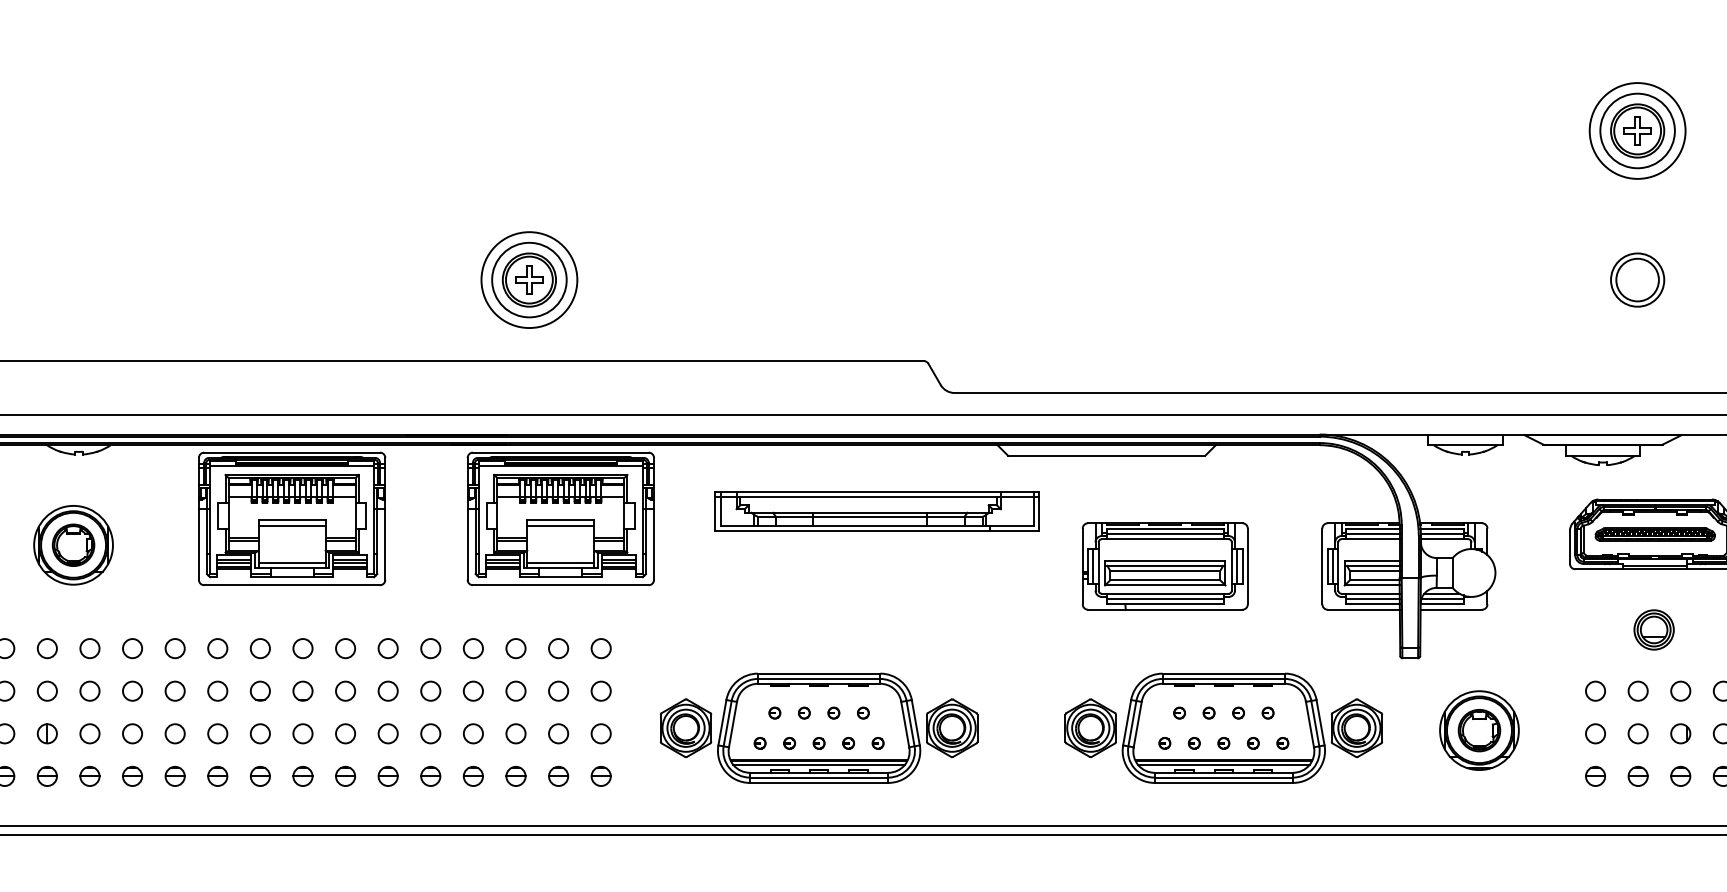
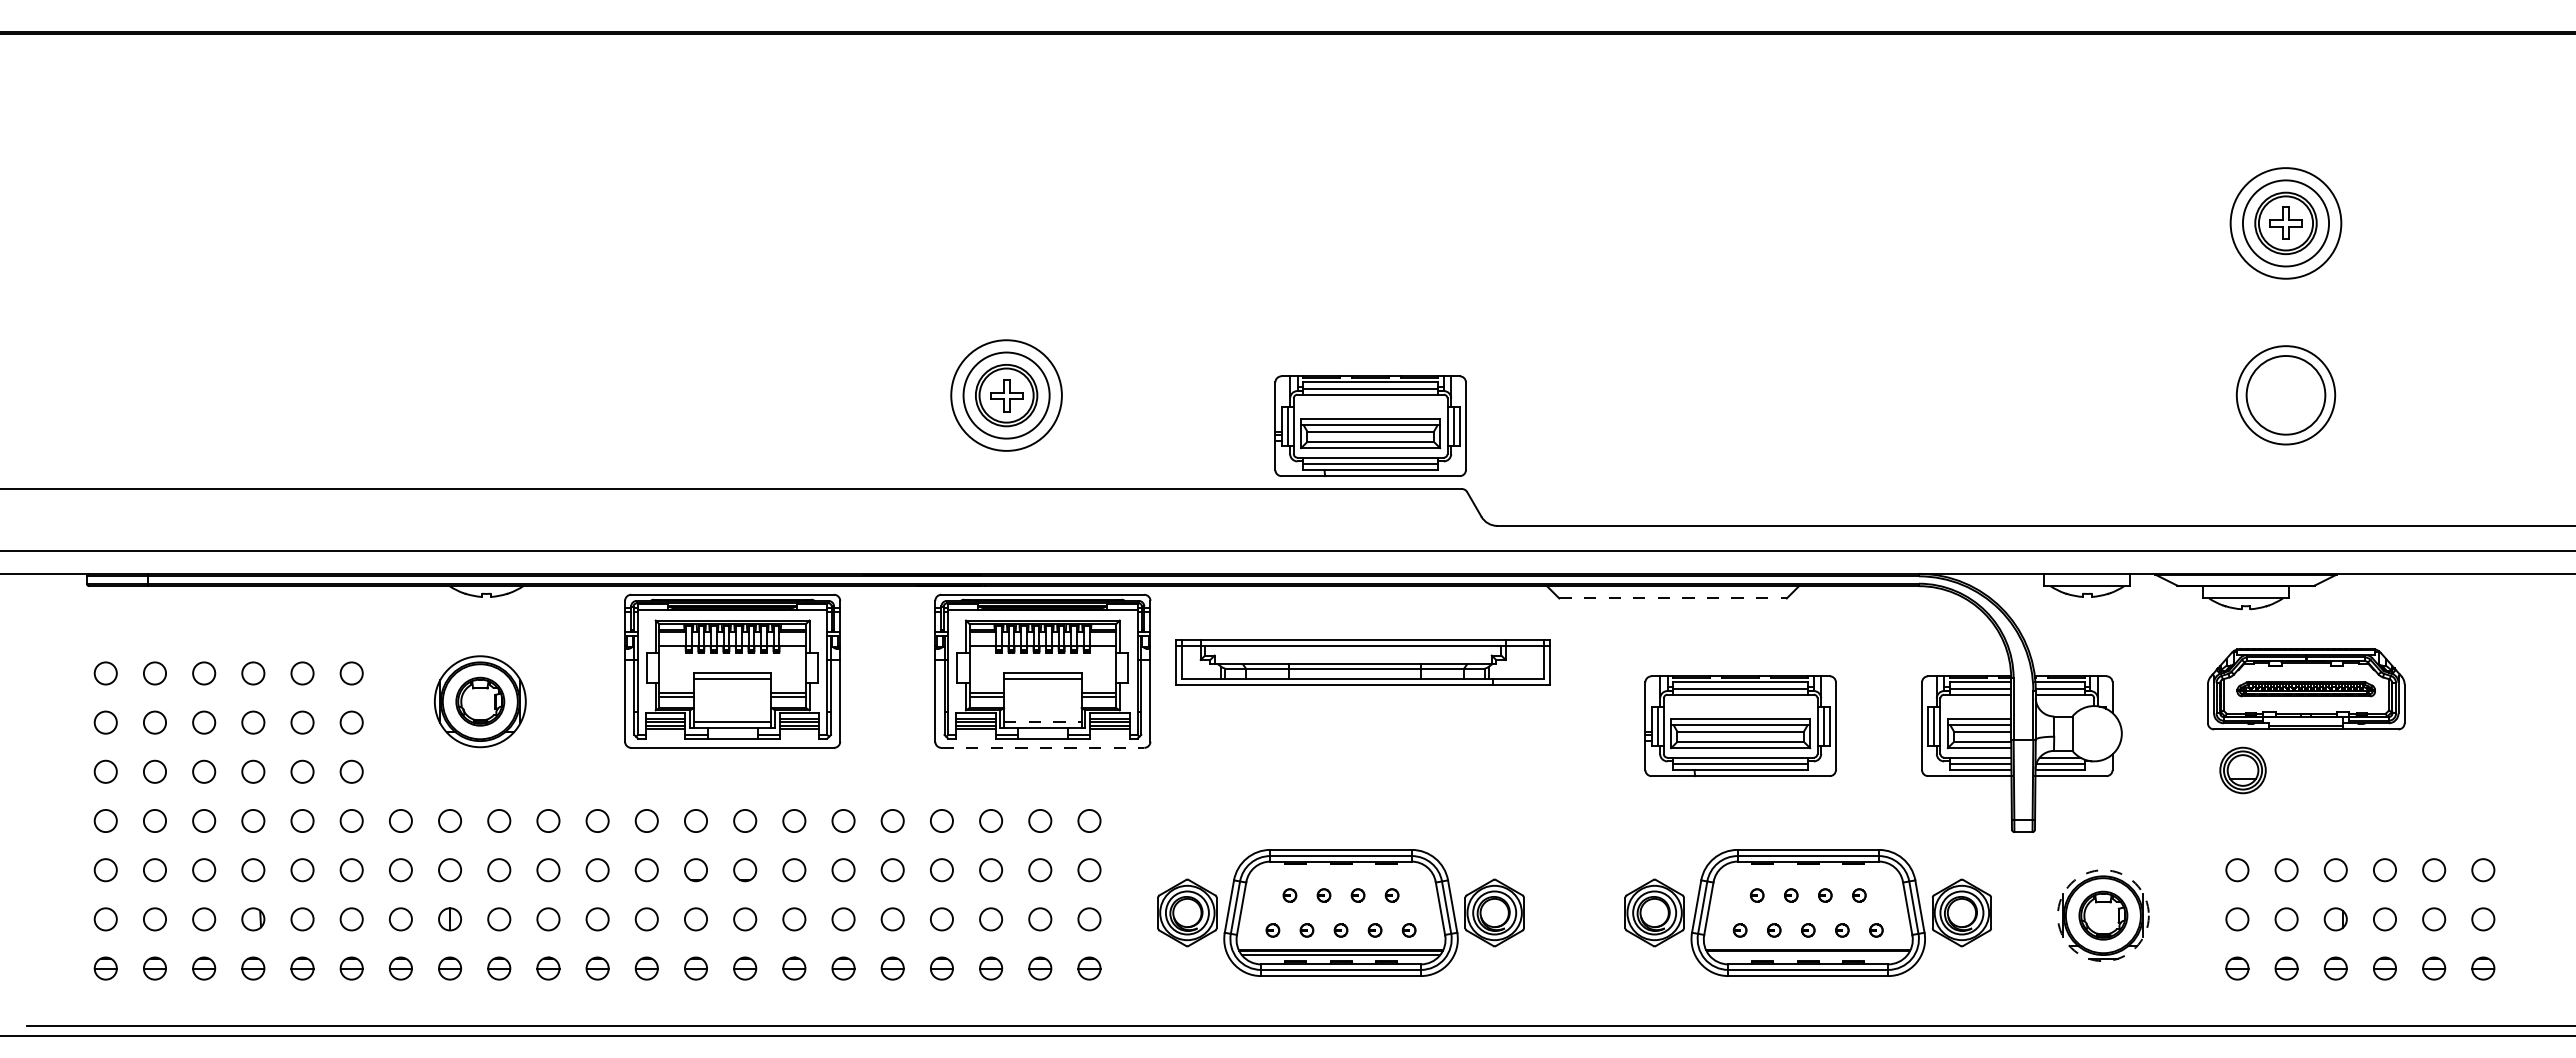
part: (1637, 280) -> (2285, 395), size x1.6
part: (844, 306) -> (1370, 425), added
line: (1107, 455) -> (1673, 598), solid -> dashed
part: (876, 511) -> (1362, 662), moved
line: (560, 563) -> (1042, 722), solid -> dashed
line: (561, 584) -> (1043, 747), solid -> dashed
part: (1653, 629) -> (2242, 770), moved
circle: (1478, 730) -> (2102, 915), solid -> dashed
line: (1224, 764) -> (1808, 954), removed

